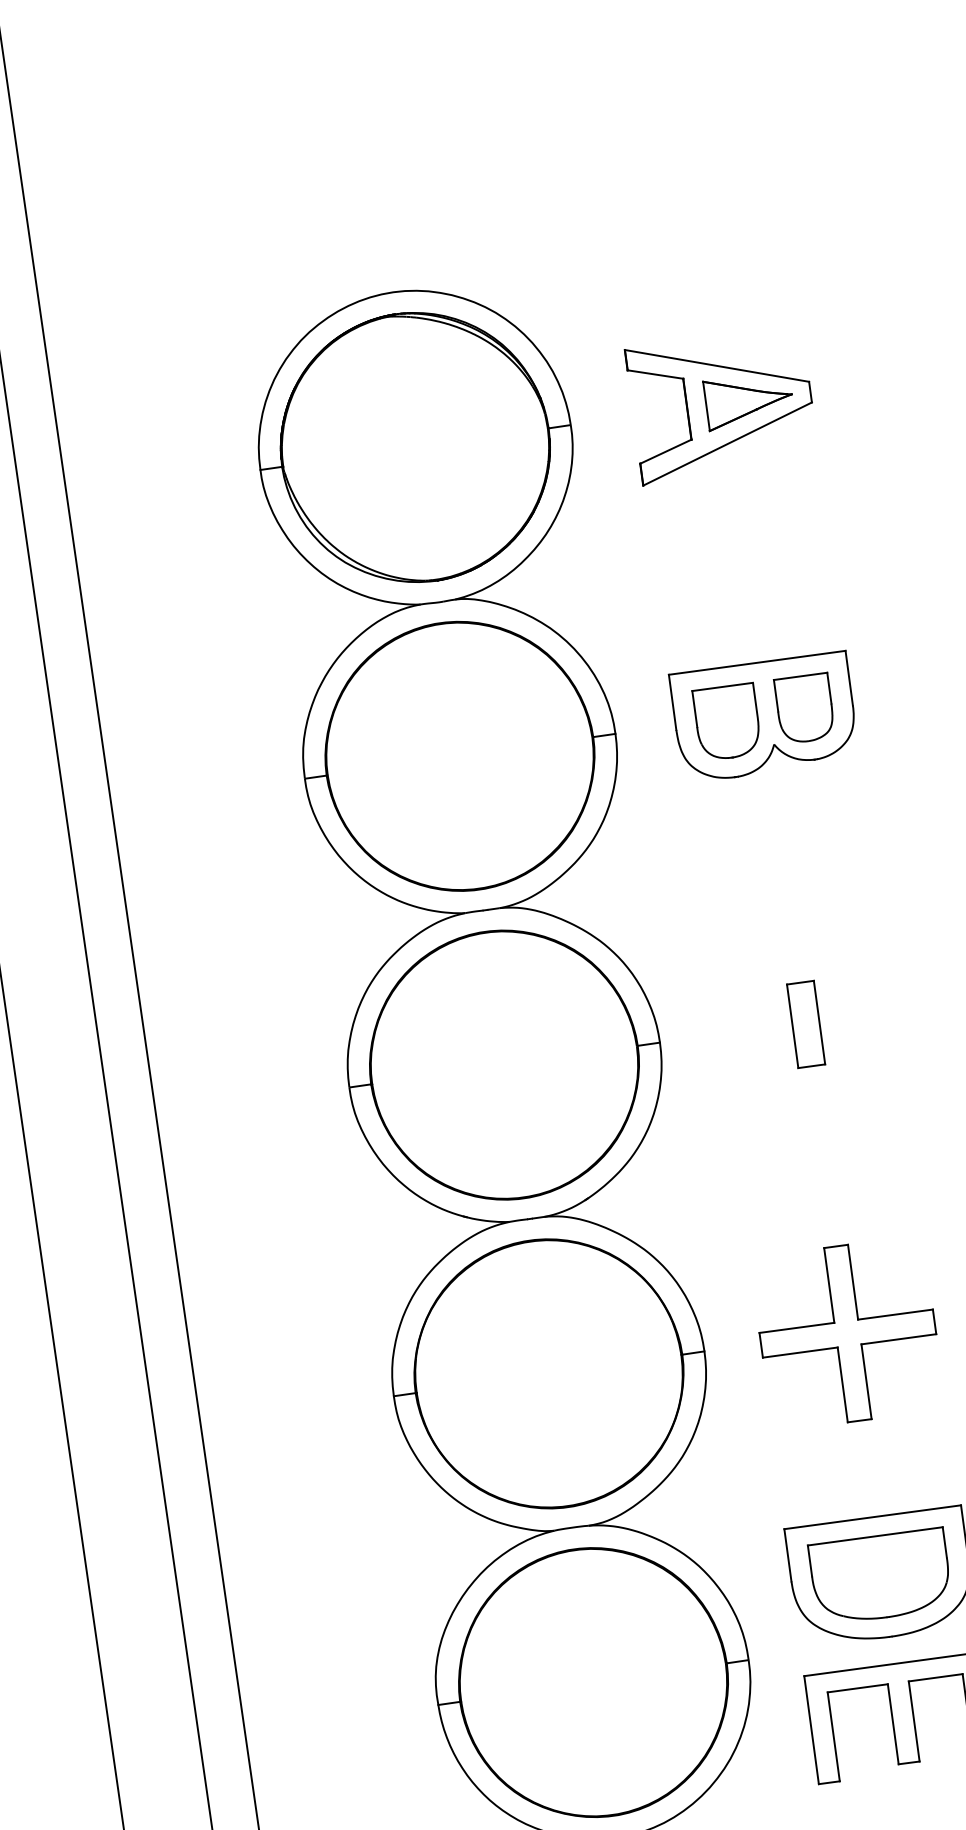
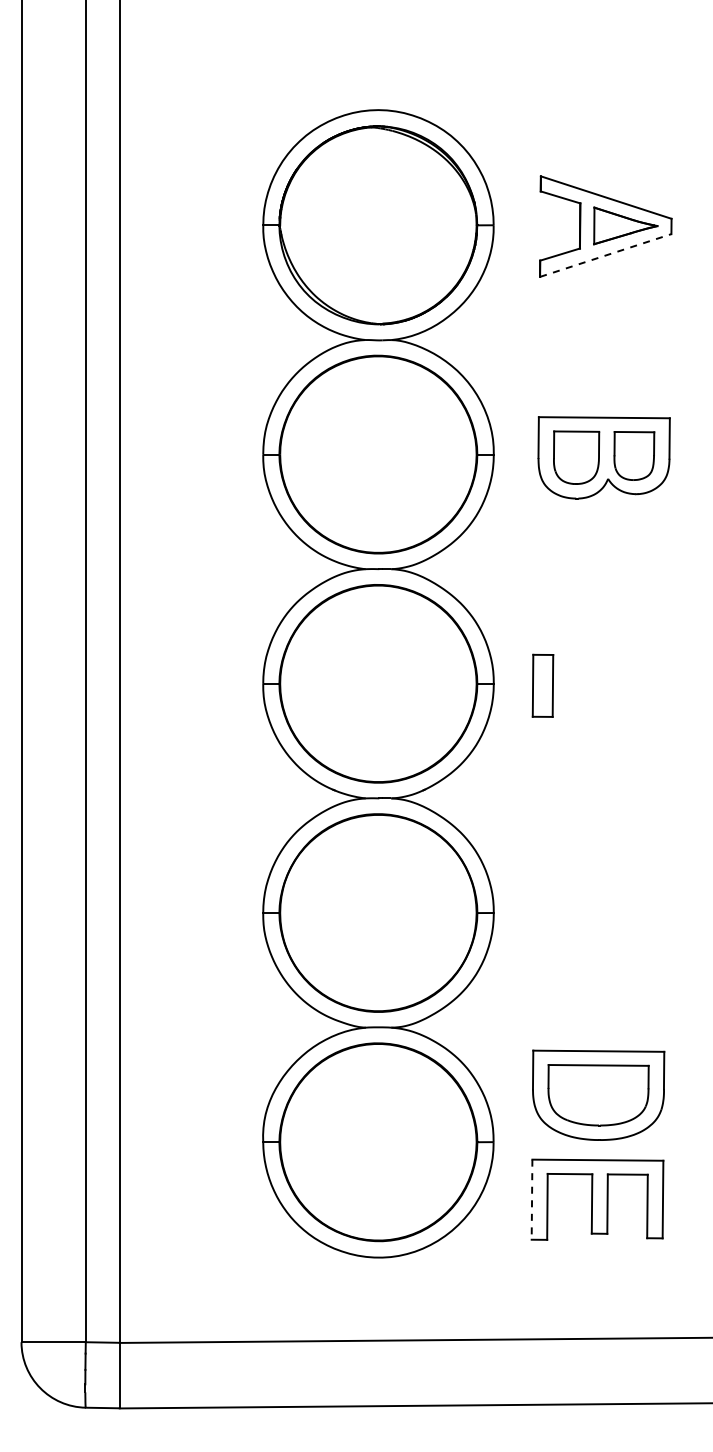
line: (728, 443) -> (606, 255), solid -> dashed
part: (805, 1024) -> (542, 685), moved
part: (847, 1332) -> (599, 914), removed
line: (812, 1731) -> (532, 1200), solid -> dashed

